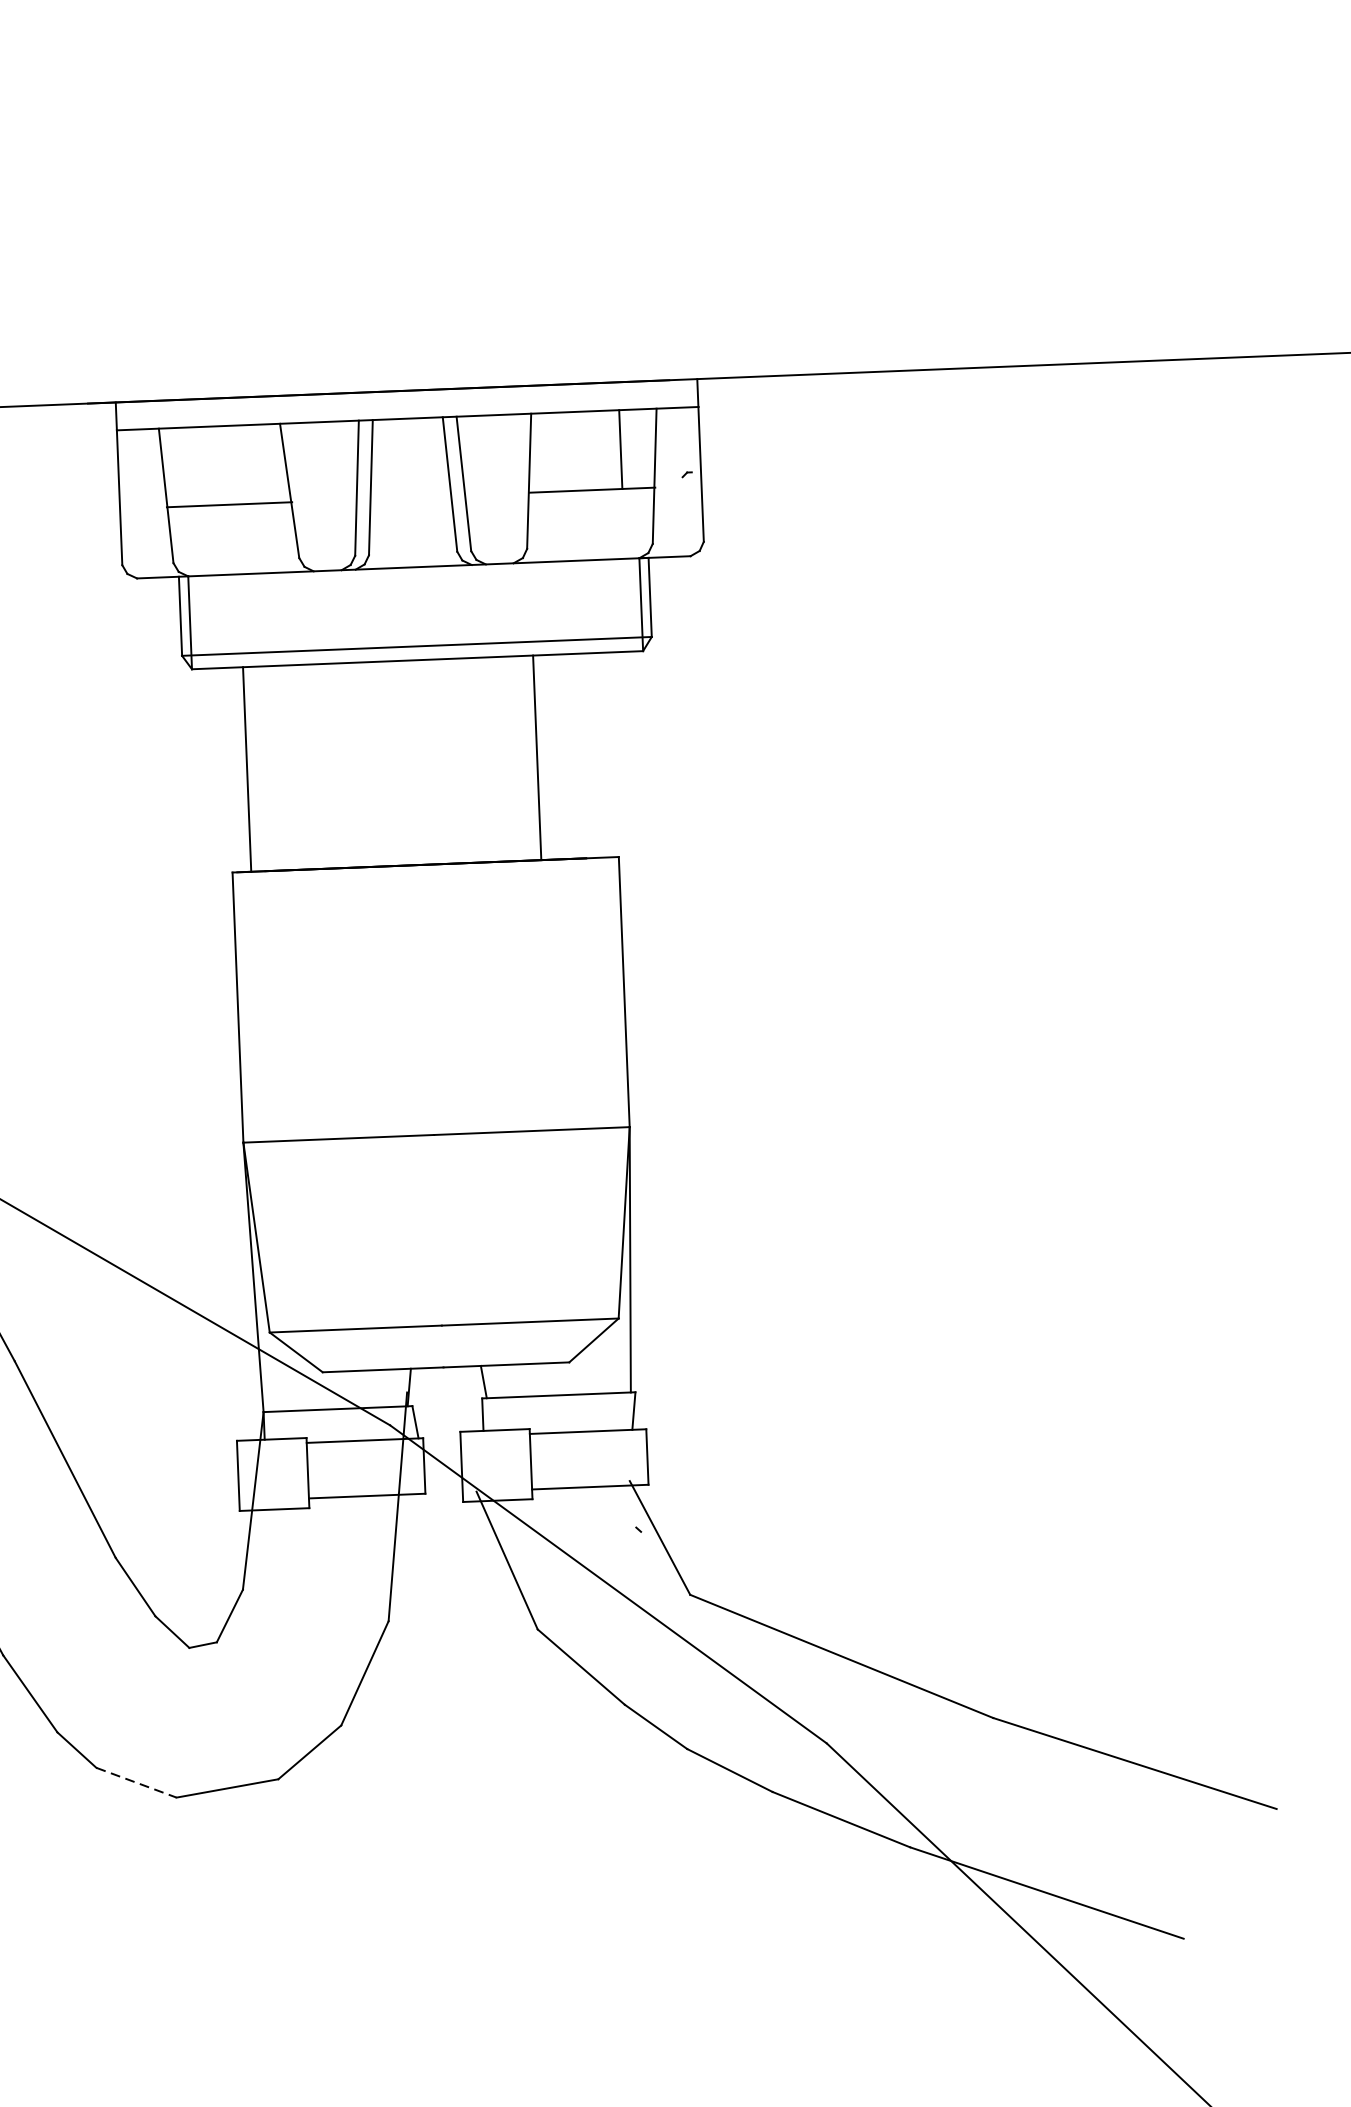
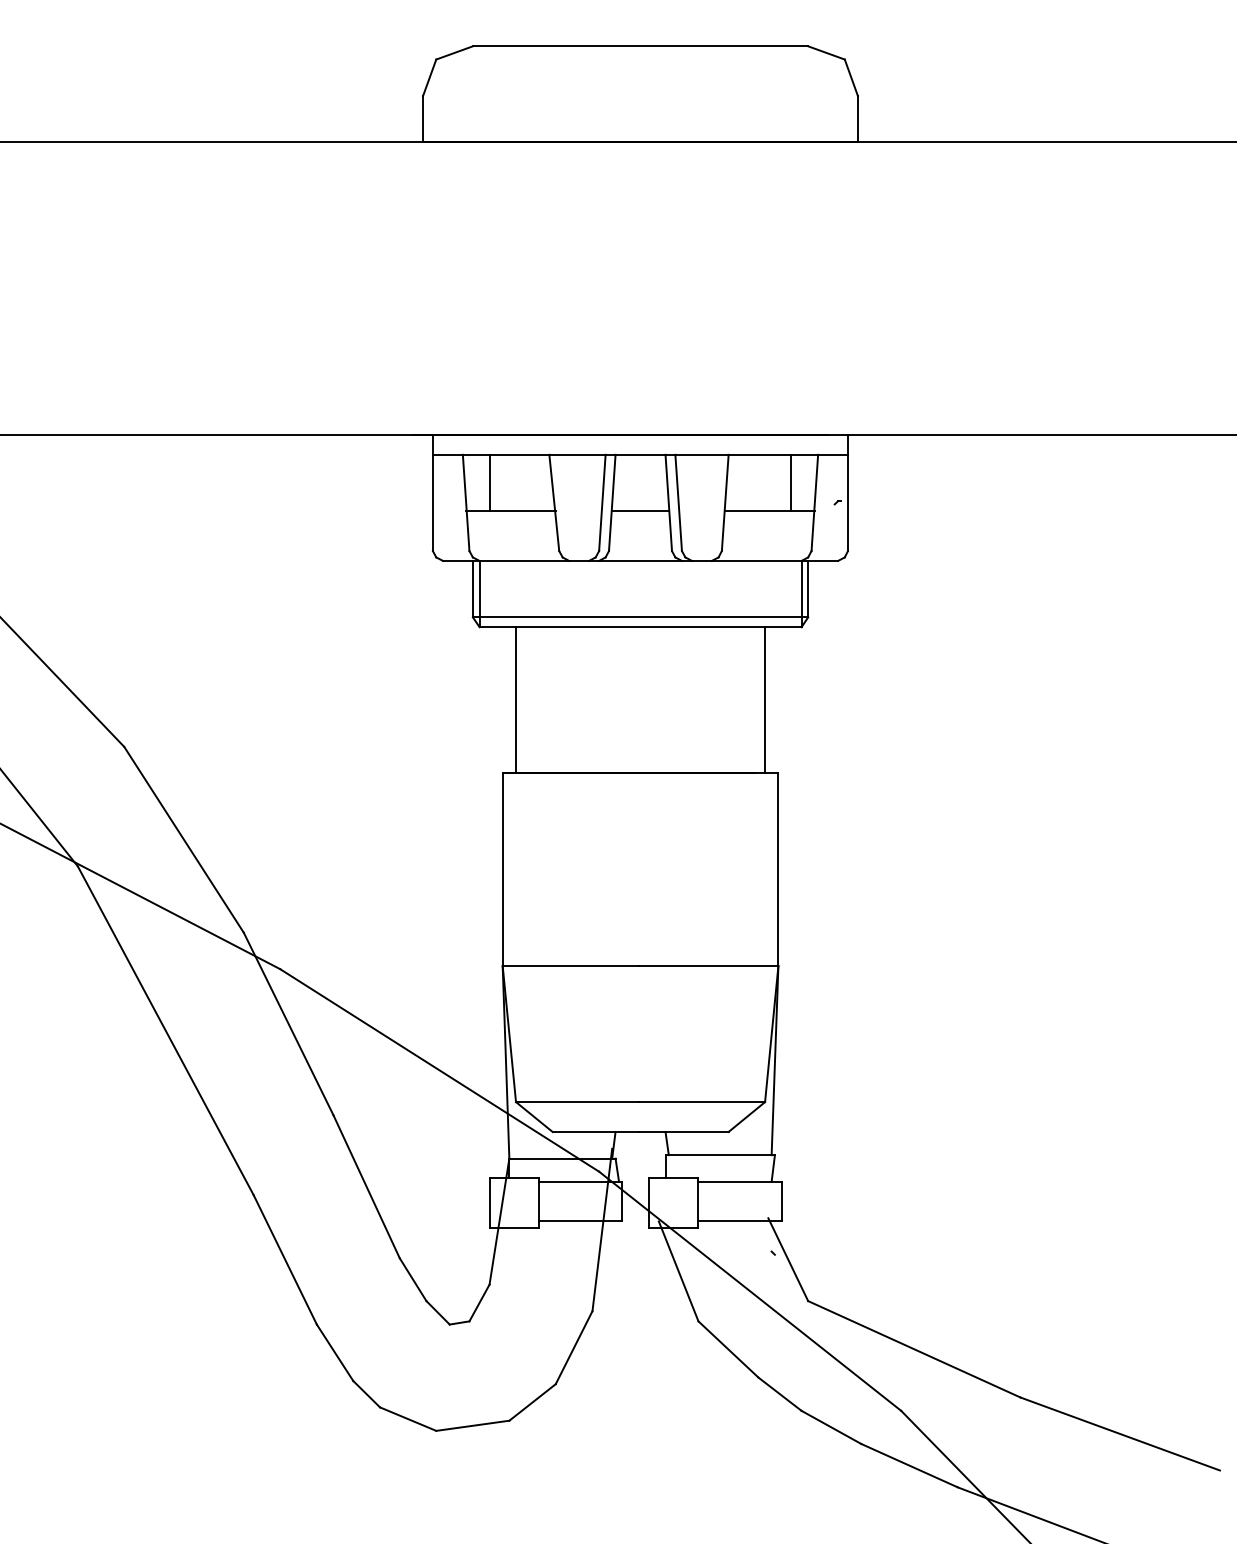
line: (197, 465) -> (489, 482), added
line: (410, 498) -> (640, 511), added
line: (537, 758) -> (765, 700), moved
line: (136, 1783) -> (408, 1419), dashed -> solid

